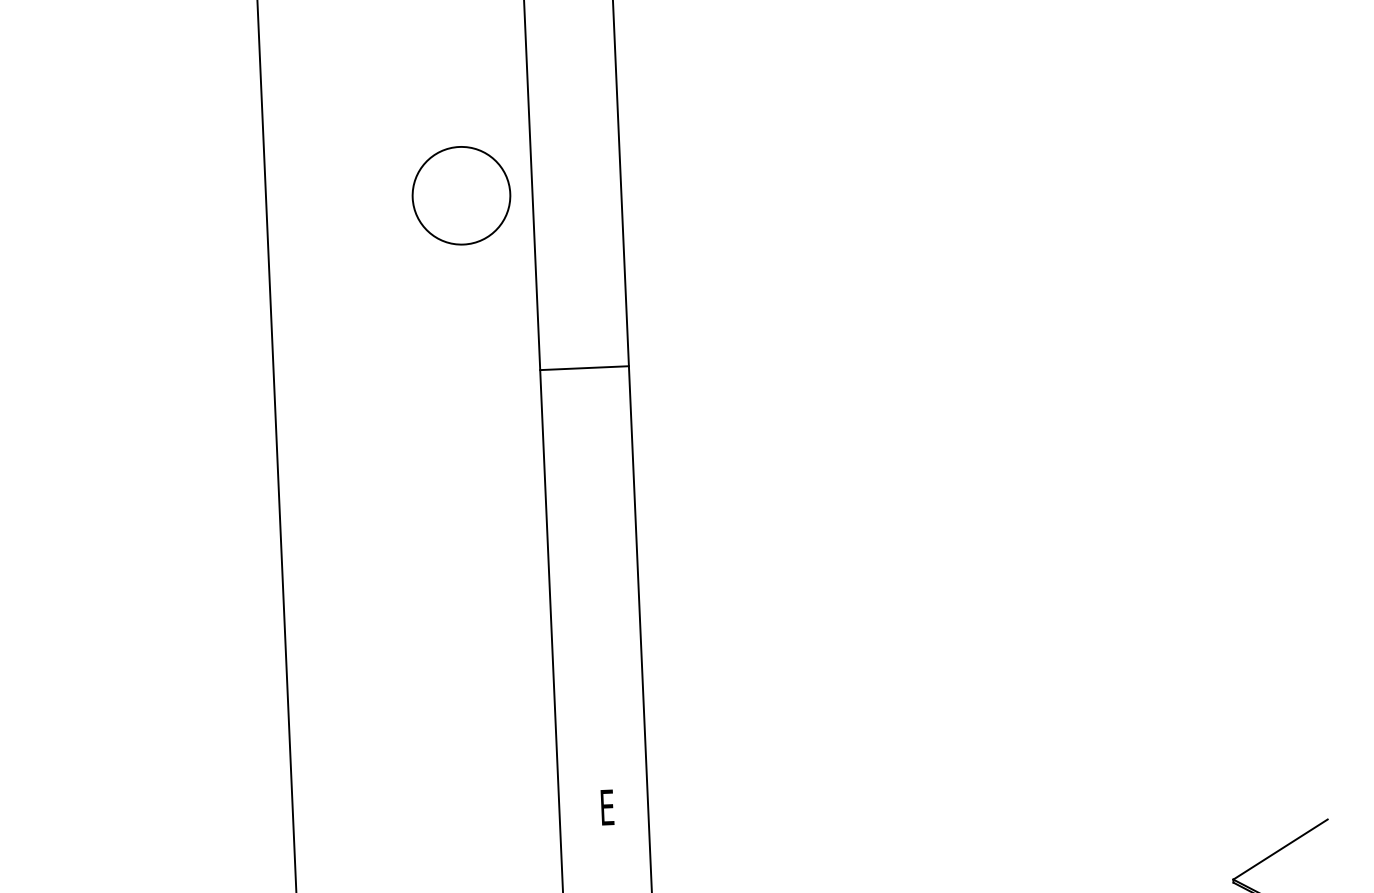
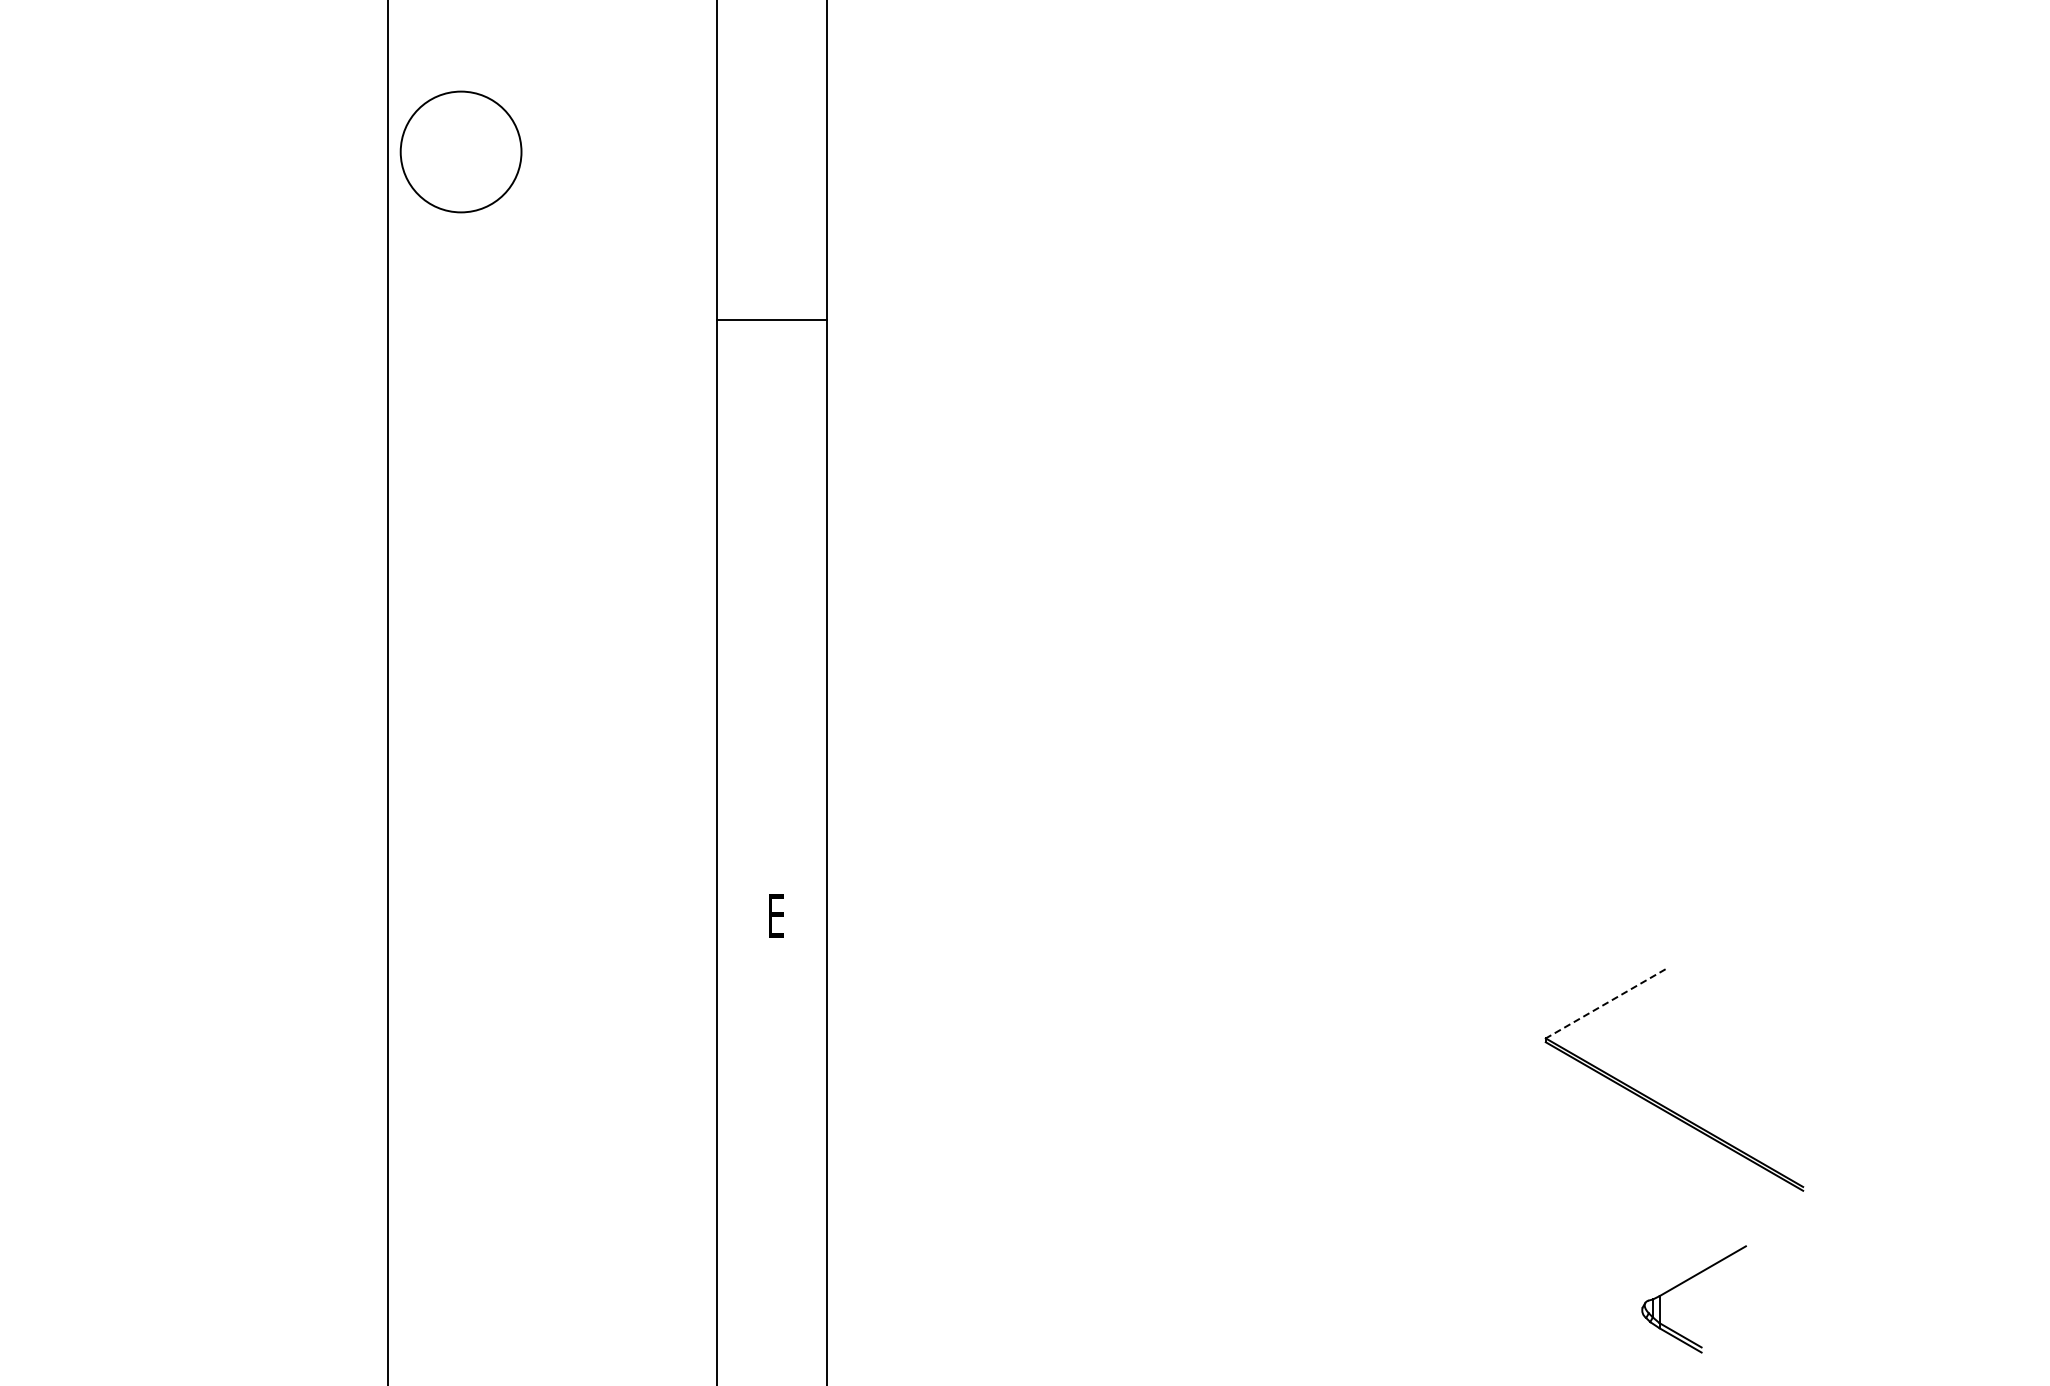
circle: (460, 195) -> (460, 151), moved
line: (584, 368) -> (771, 319), moved
line: (1280, 850) -> (1605, 1004), solid -> dashed

